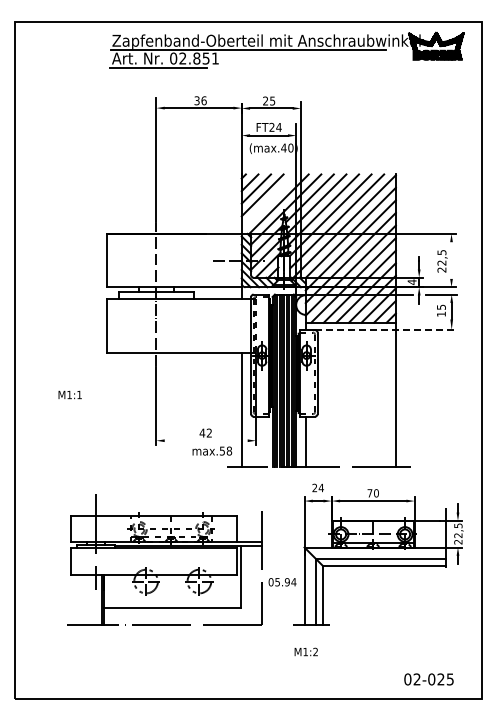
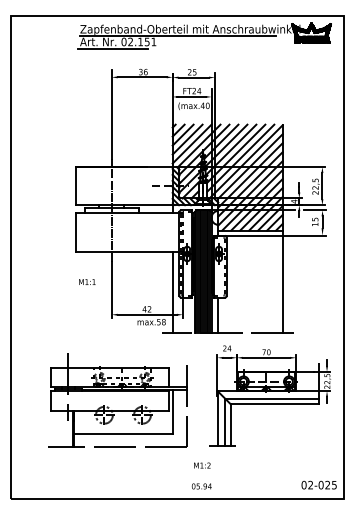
text: (196, 58) -> (140, 41), 02.851 -> 02.151
line: (268, 201) -> (191, 144), added
line: (451, 260) -> (322, 186), added
line: (385, 330) -> (275, 236), dashed -> solid
text: (69, 394) -> (86, 281), moved
line: (205, 440) -> (146, 314), added
text: (282, 582) -> (201, 486), moved
text: (305, 651) -> (201, 465), moved
text: (428, 679) -> (318, 485), moved

